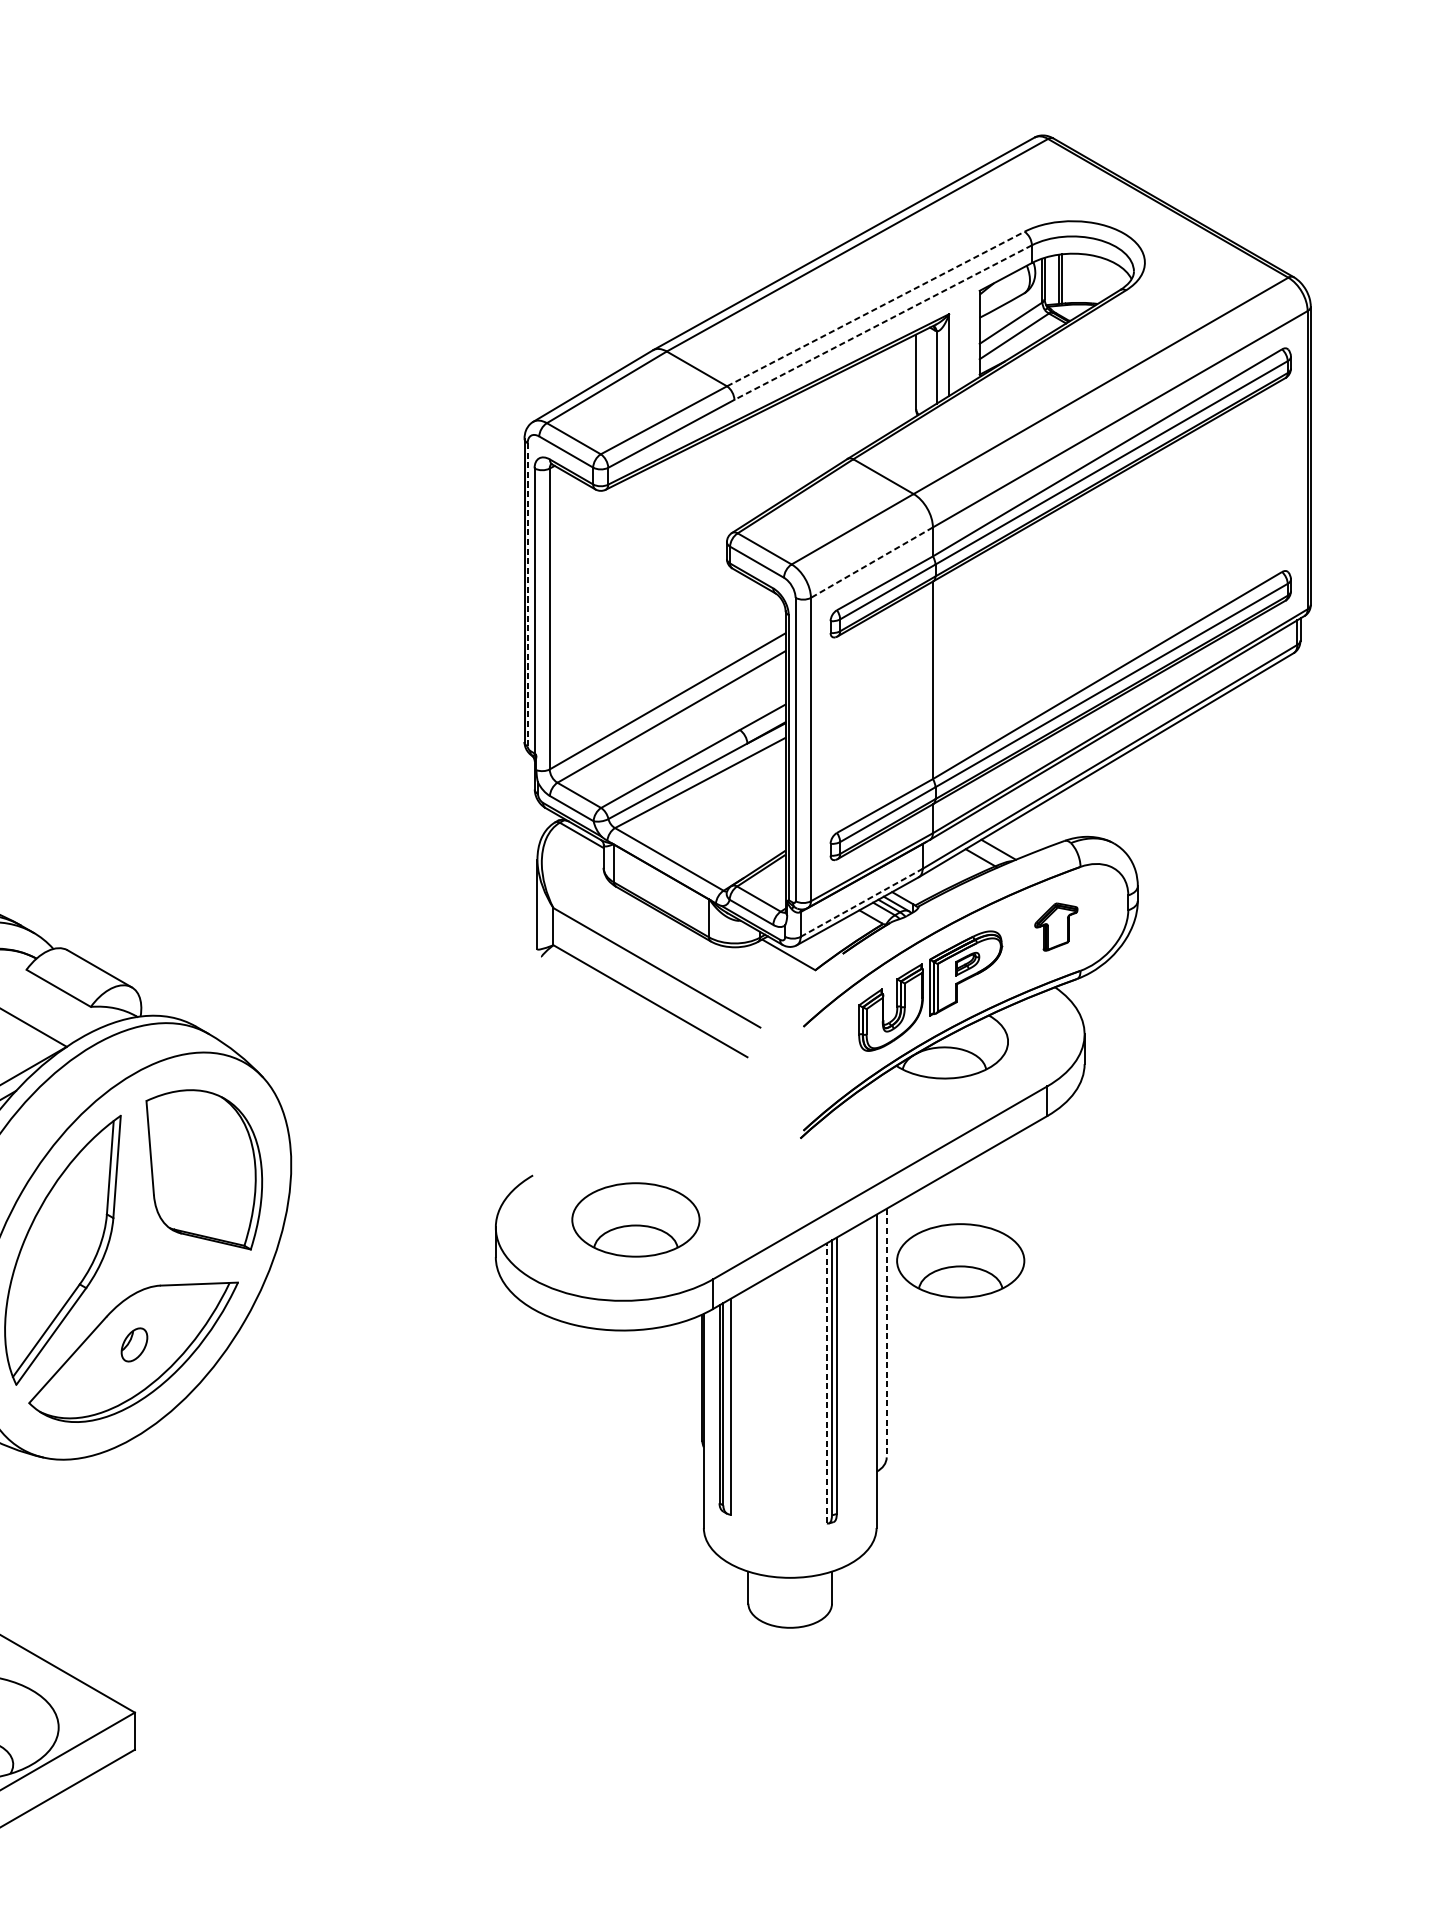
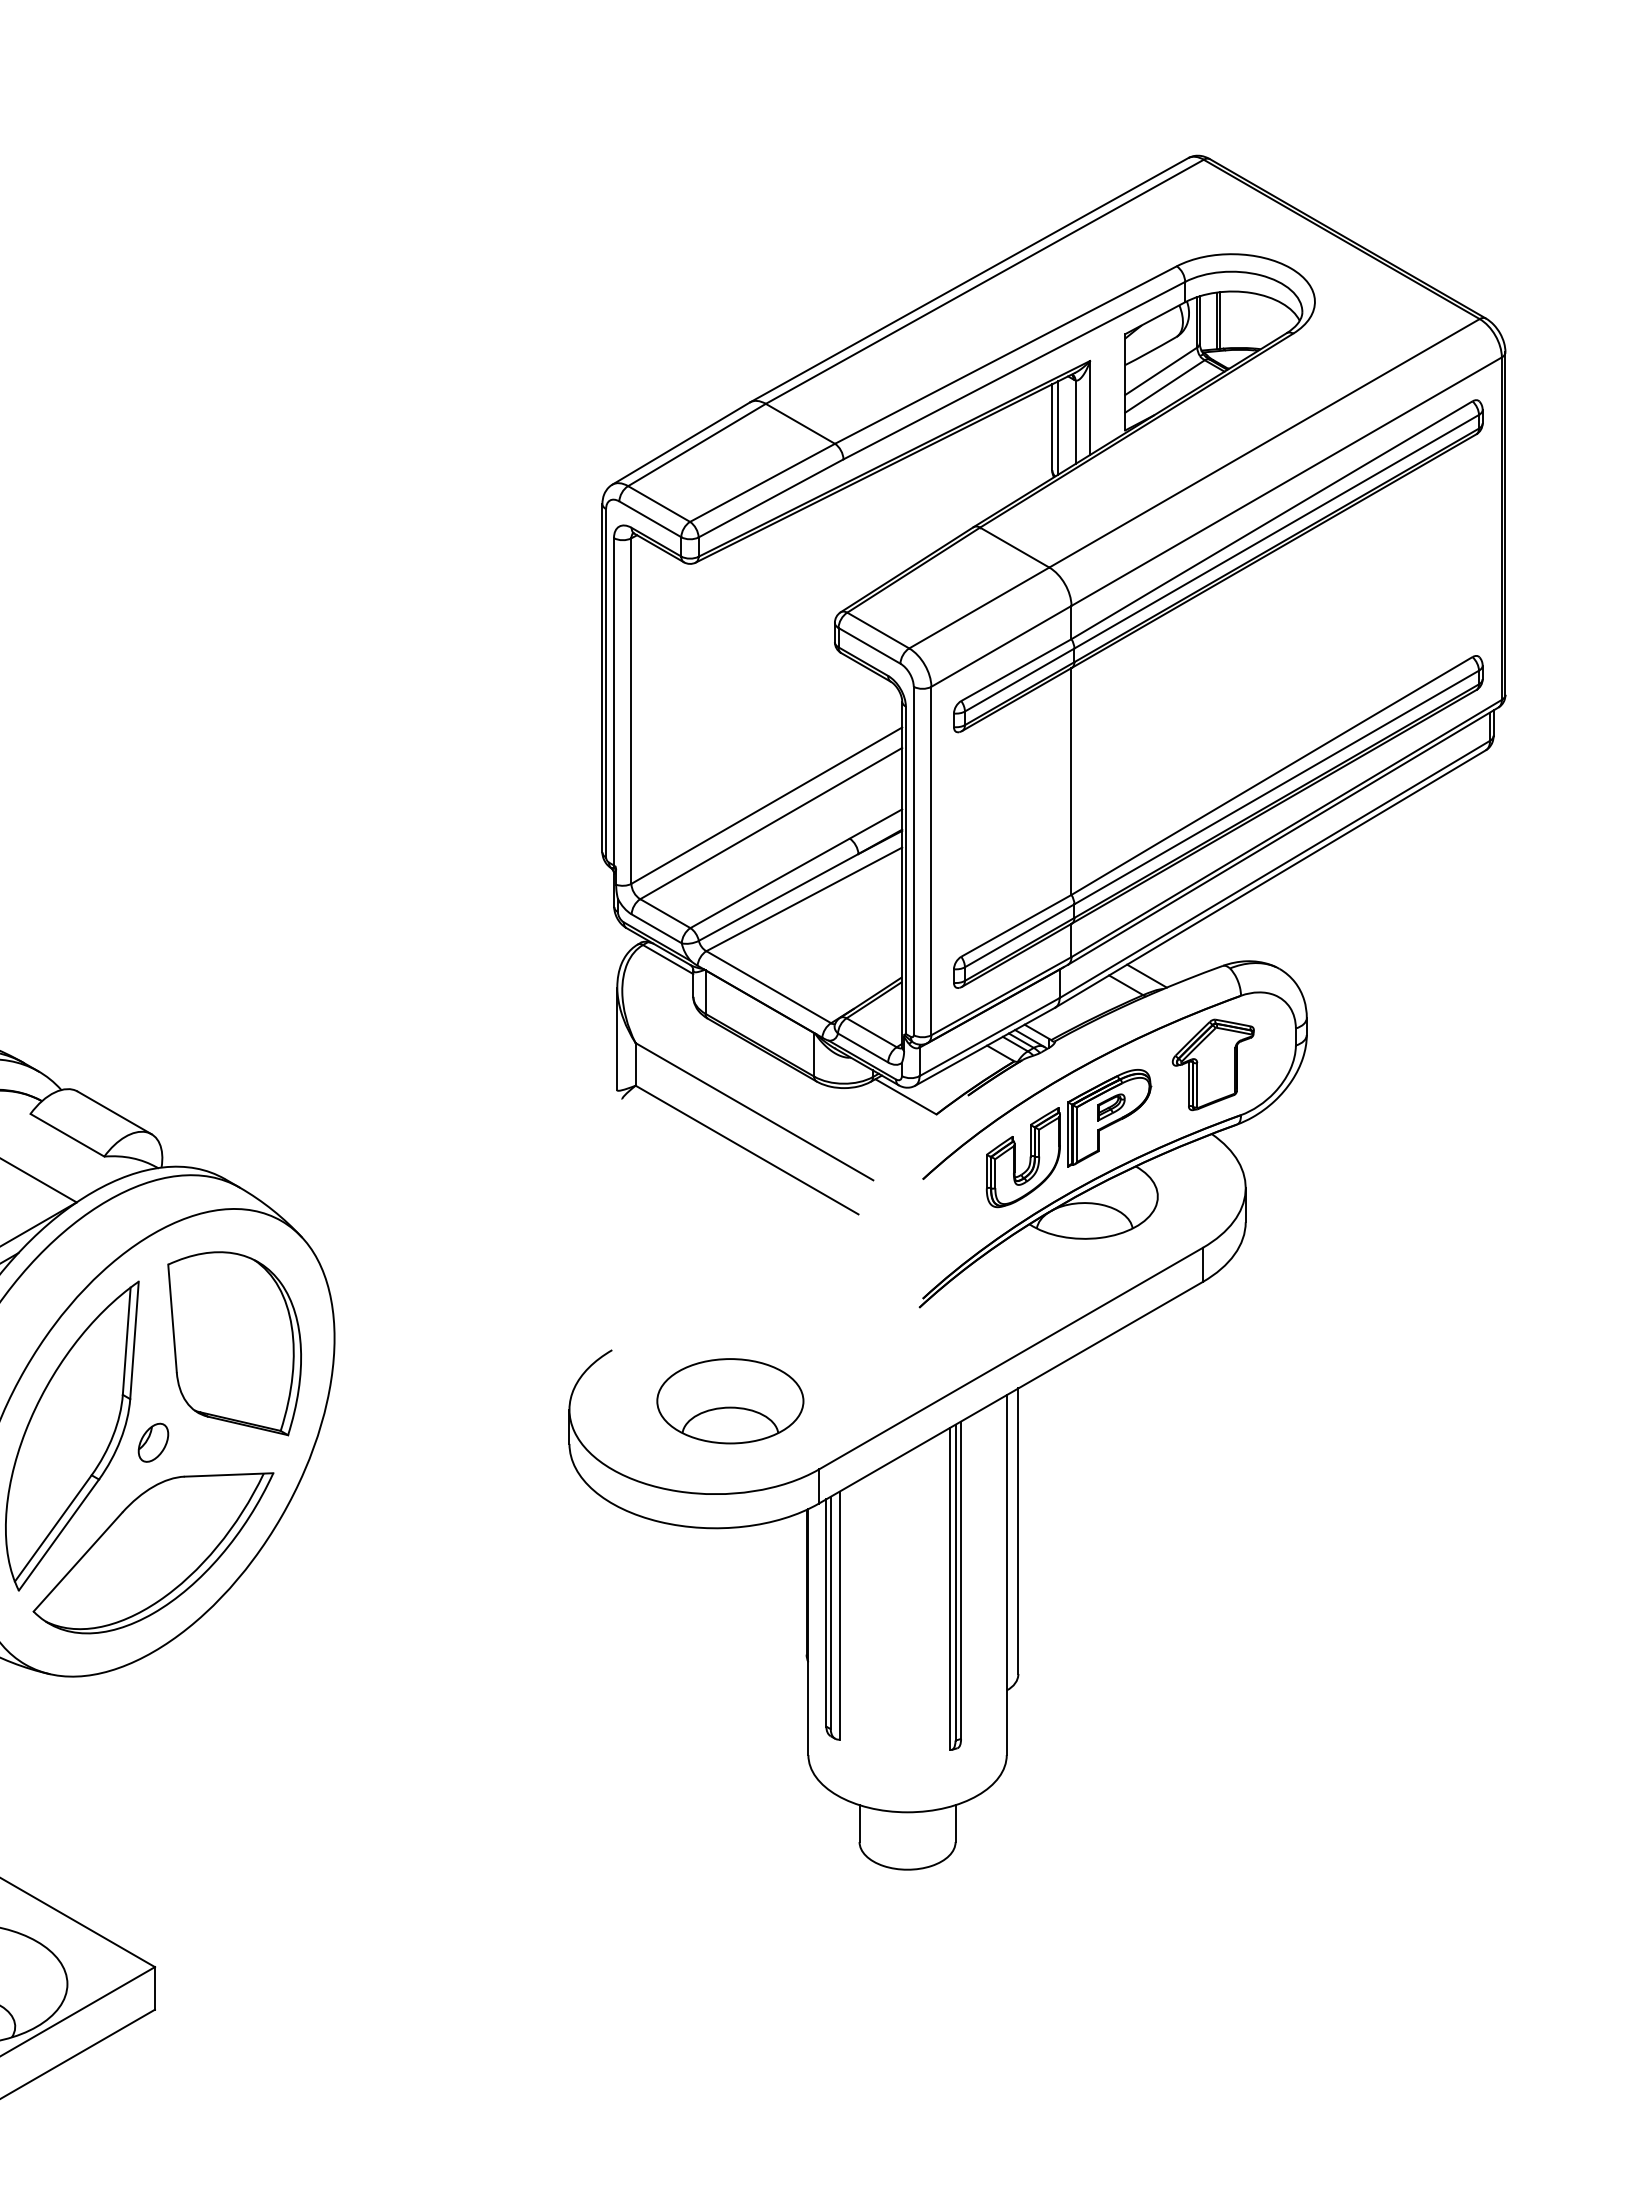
line: (875, 309) -> (1005, 355), dashed -> solid
line: (883, 322) -> (1014, 370), dashed -> solid
line: (921, 372) -> (1058, 427), added
line: (871, 562) -> (1001, 646), dashed -> solid
line: (528, 594) -> (606, 683), dashed -> solid
line: (862, 902) -> (990, 1036), dashed -> solid
part: (1055, 926) -> (1212, 1064), size x1.67
part: (960, 1261) -> (1103, 1448), removed
line: (886, 1333) -> (1018, 1531), dashed -> solid
part: (134, 1344) -> (153, 1442), moved
line: (826, 1382) -> (949, 1588), dashed -> solid

